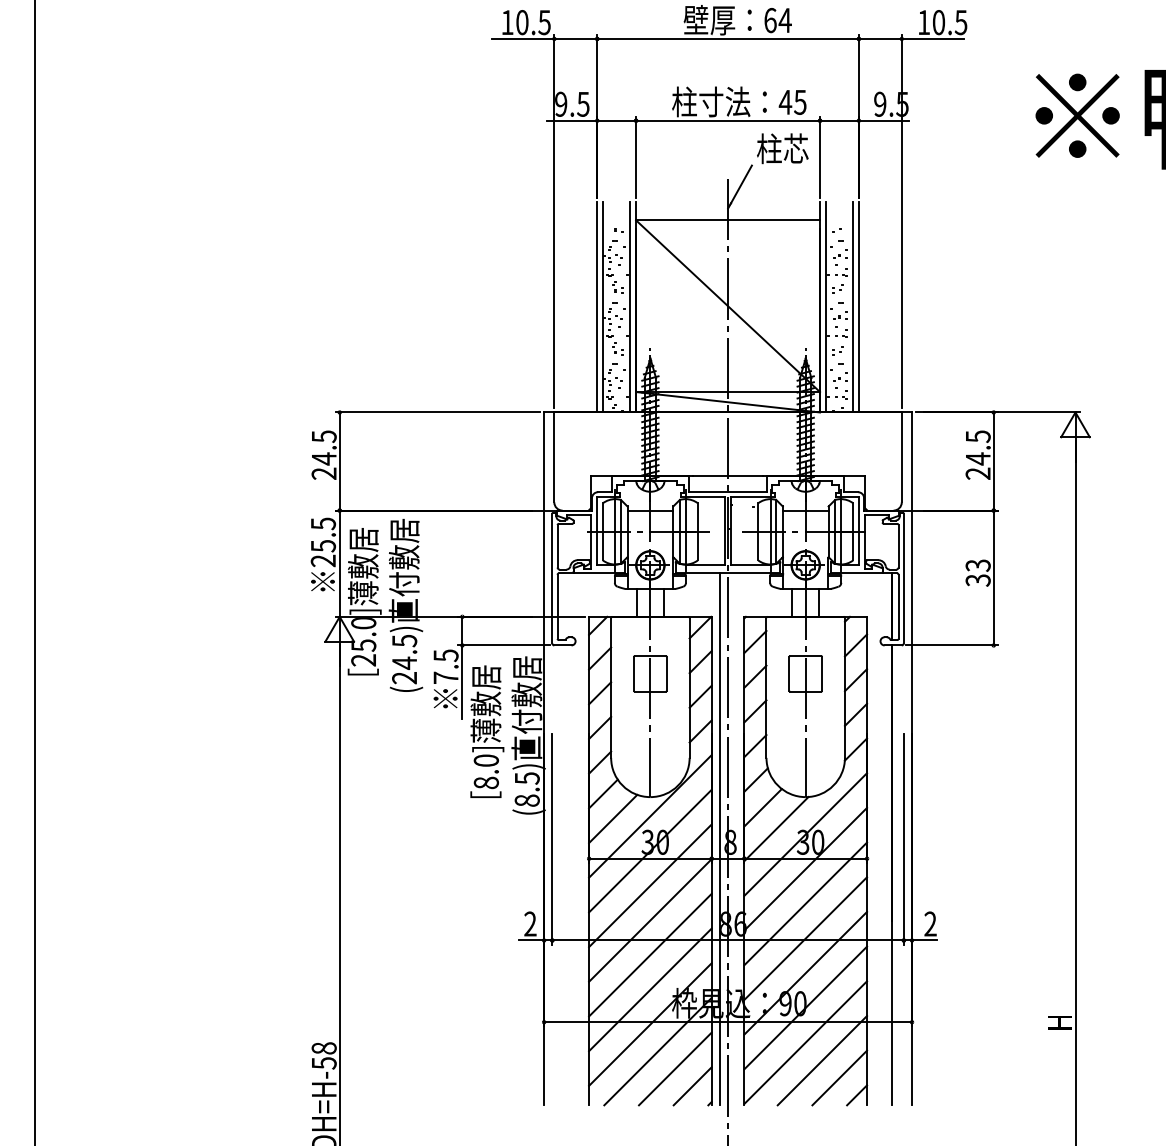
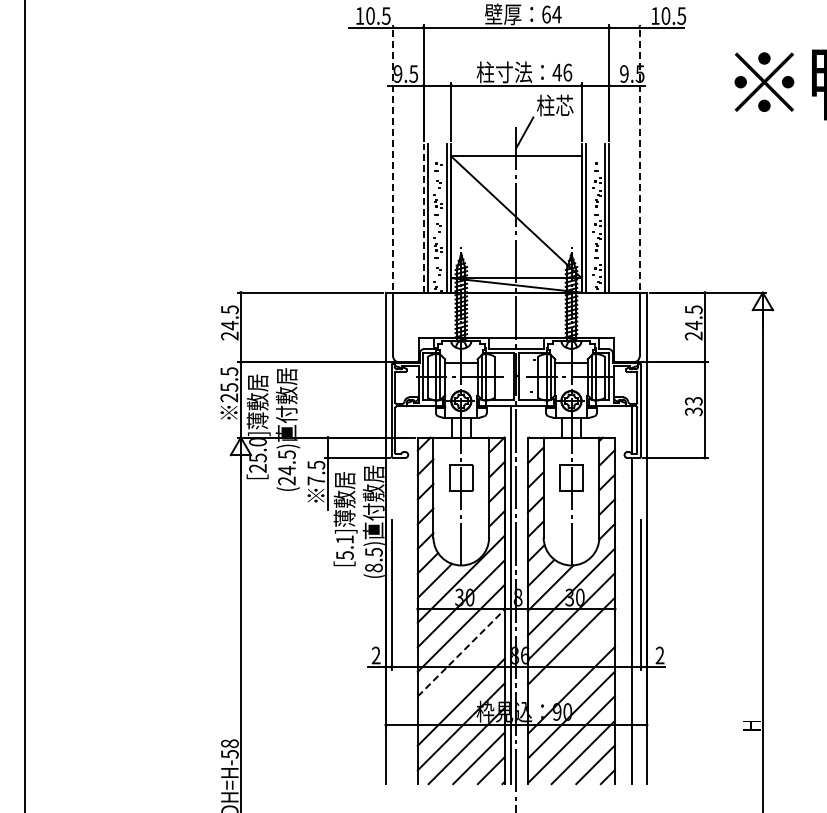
text: (800, 102) -> (567, 72), 45 -> 46
line: (554, 220) -> (393, 156), solid -> dashed
line: (901, 220) -> (639, 156), solid -> dashed
line: (597, 306) -> (423, 217), solid -> dashed
text: (485, 771) -> (344, 547), 8.0] -> 5.1]
line: (650, 921) -> (461, 653), solid -> dashed
line: (805, 938) -> (571, 665), removed
line: (649, 955) -> (460, 677), removed

